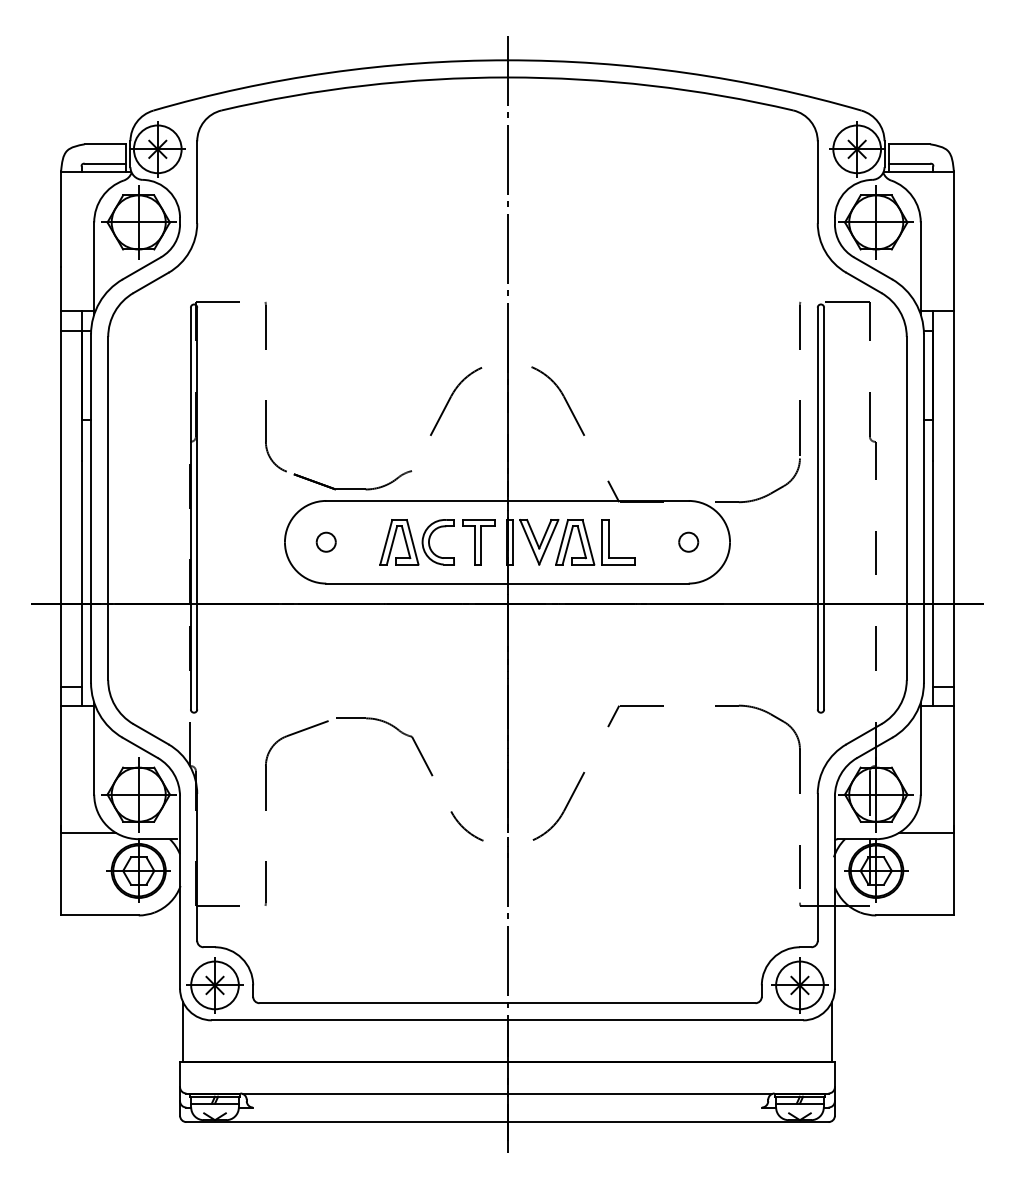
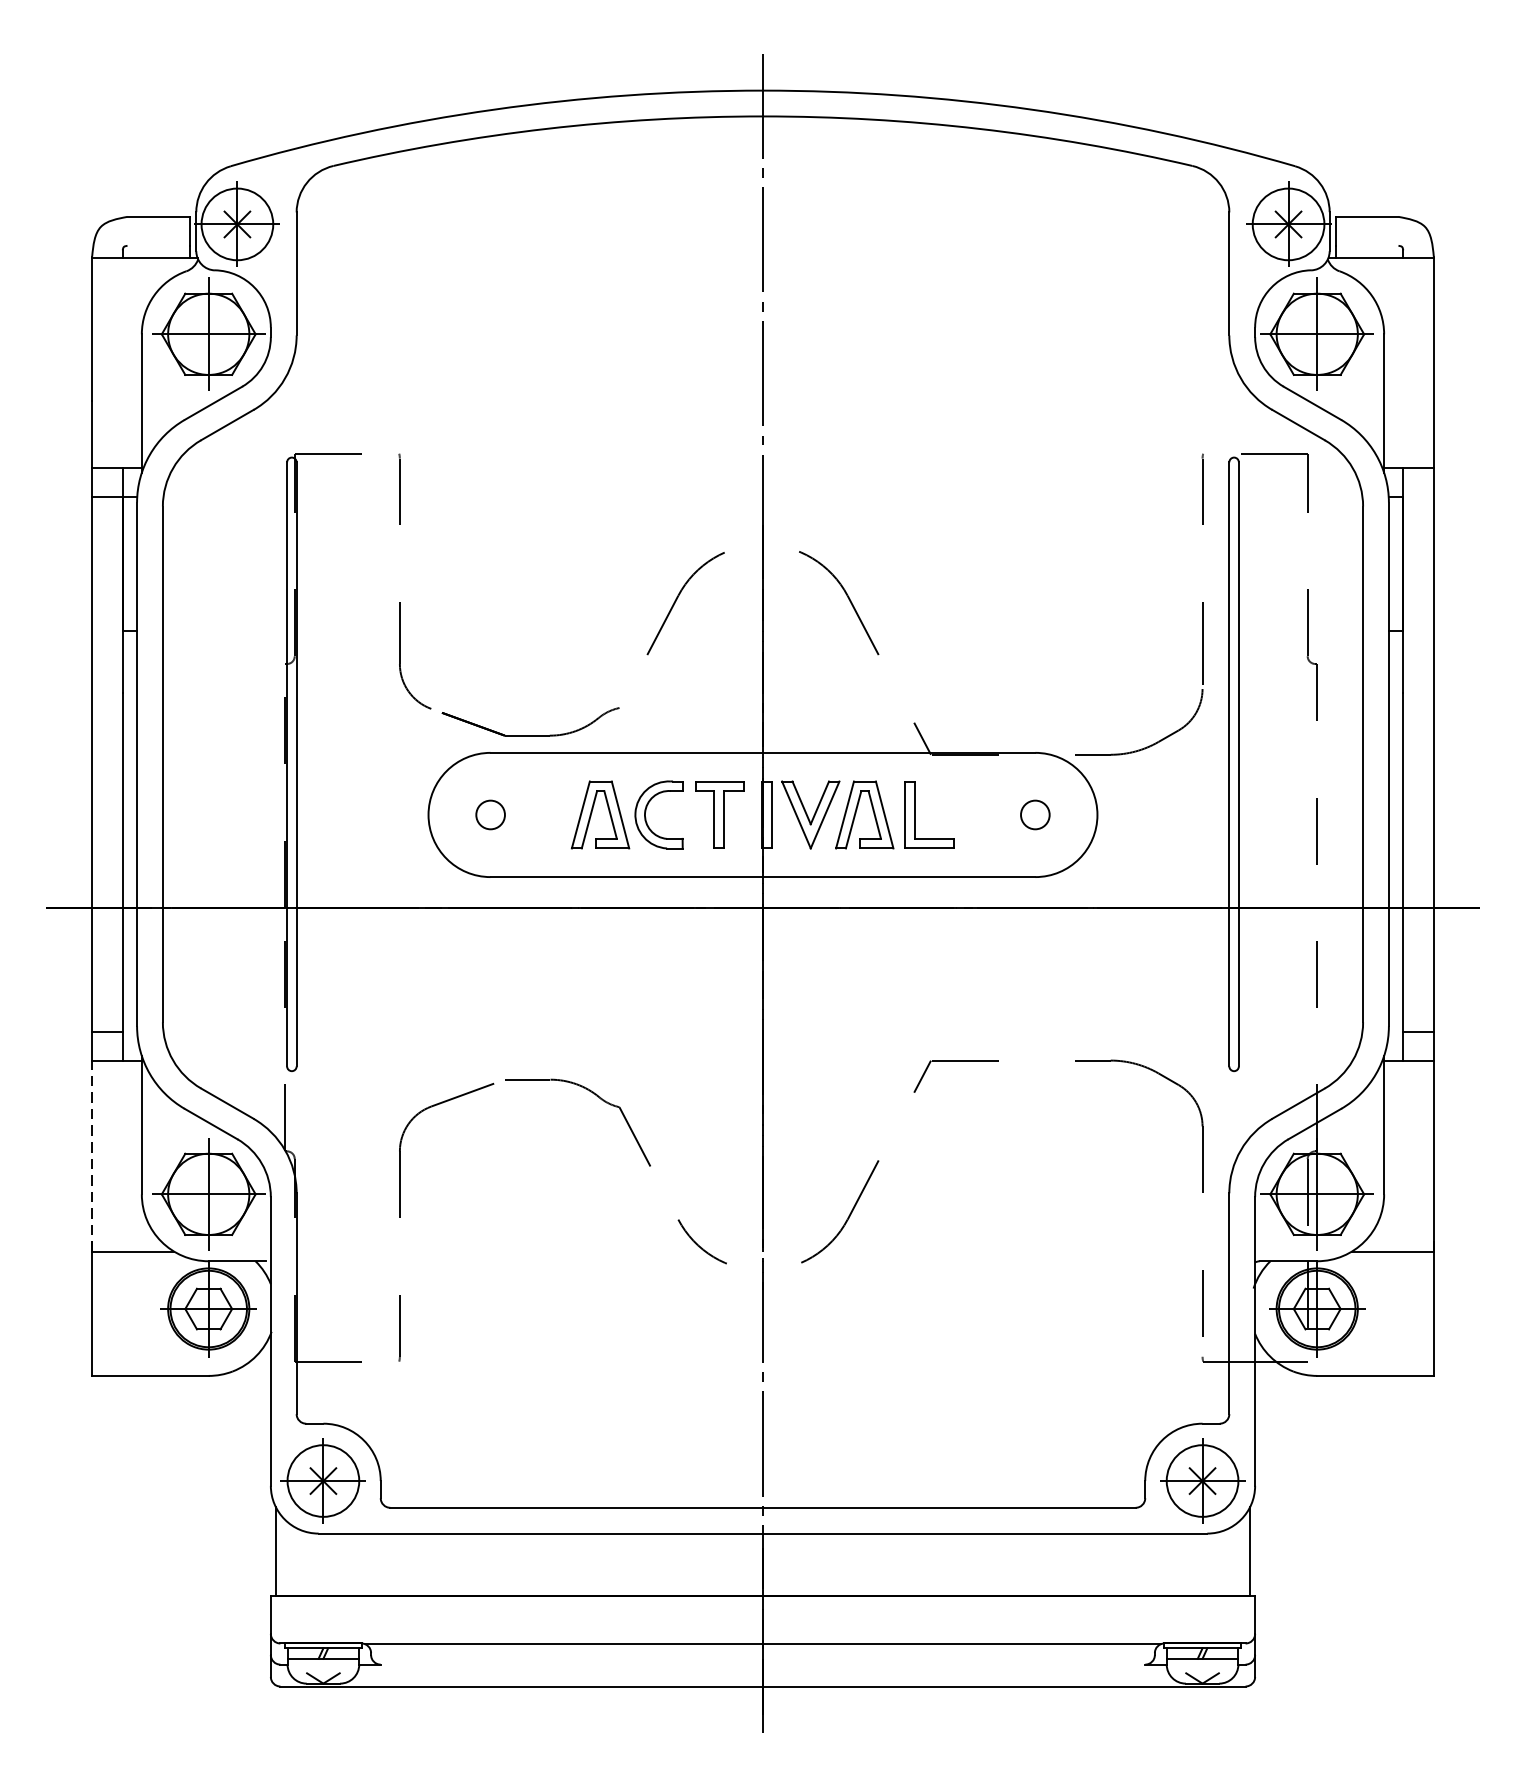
line: (105, 163) -> (158, 245), removed
line: (909, 163) -> (1367, 245), removed
line: (61, 769) -> (92, 1156), solid -> dashed

